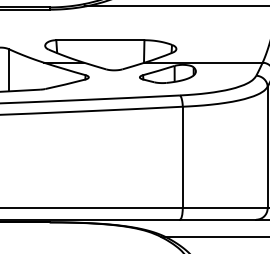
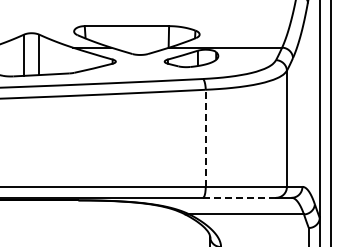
line: (182, 157) -> (205, 138), solid -> dashed
line: (218, 219) -> (239, 197), solid -> dashed

